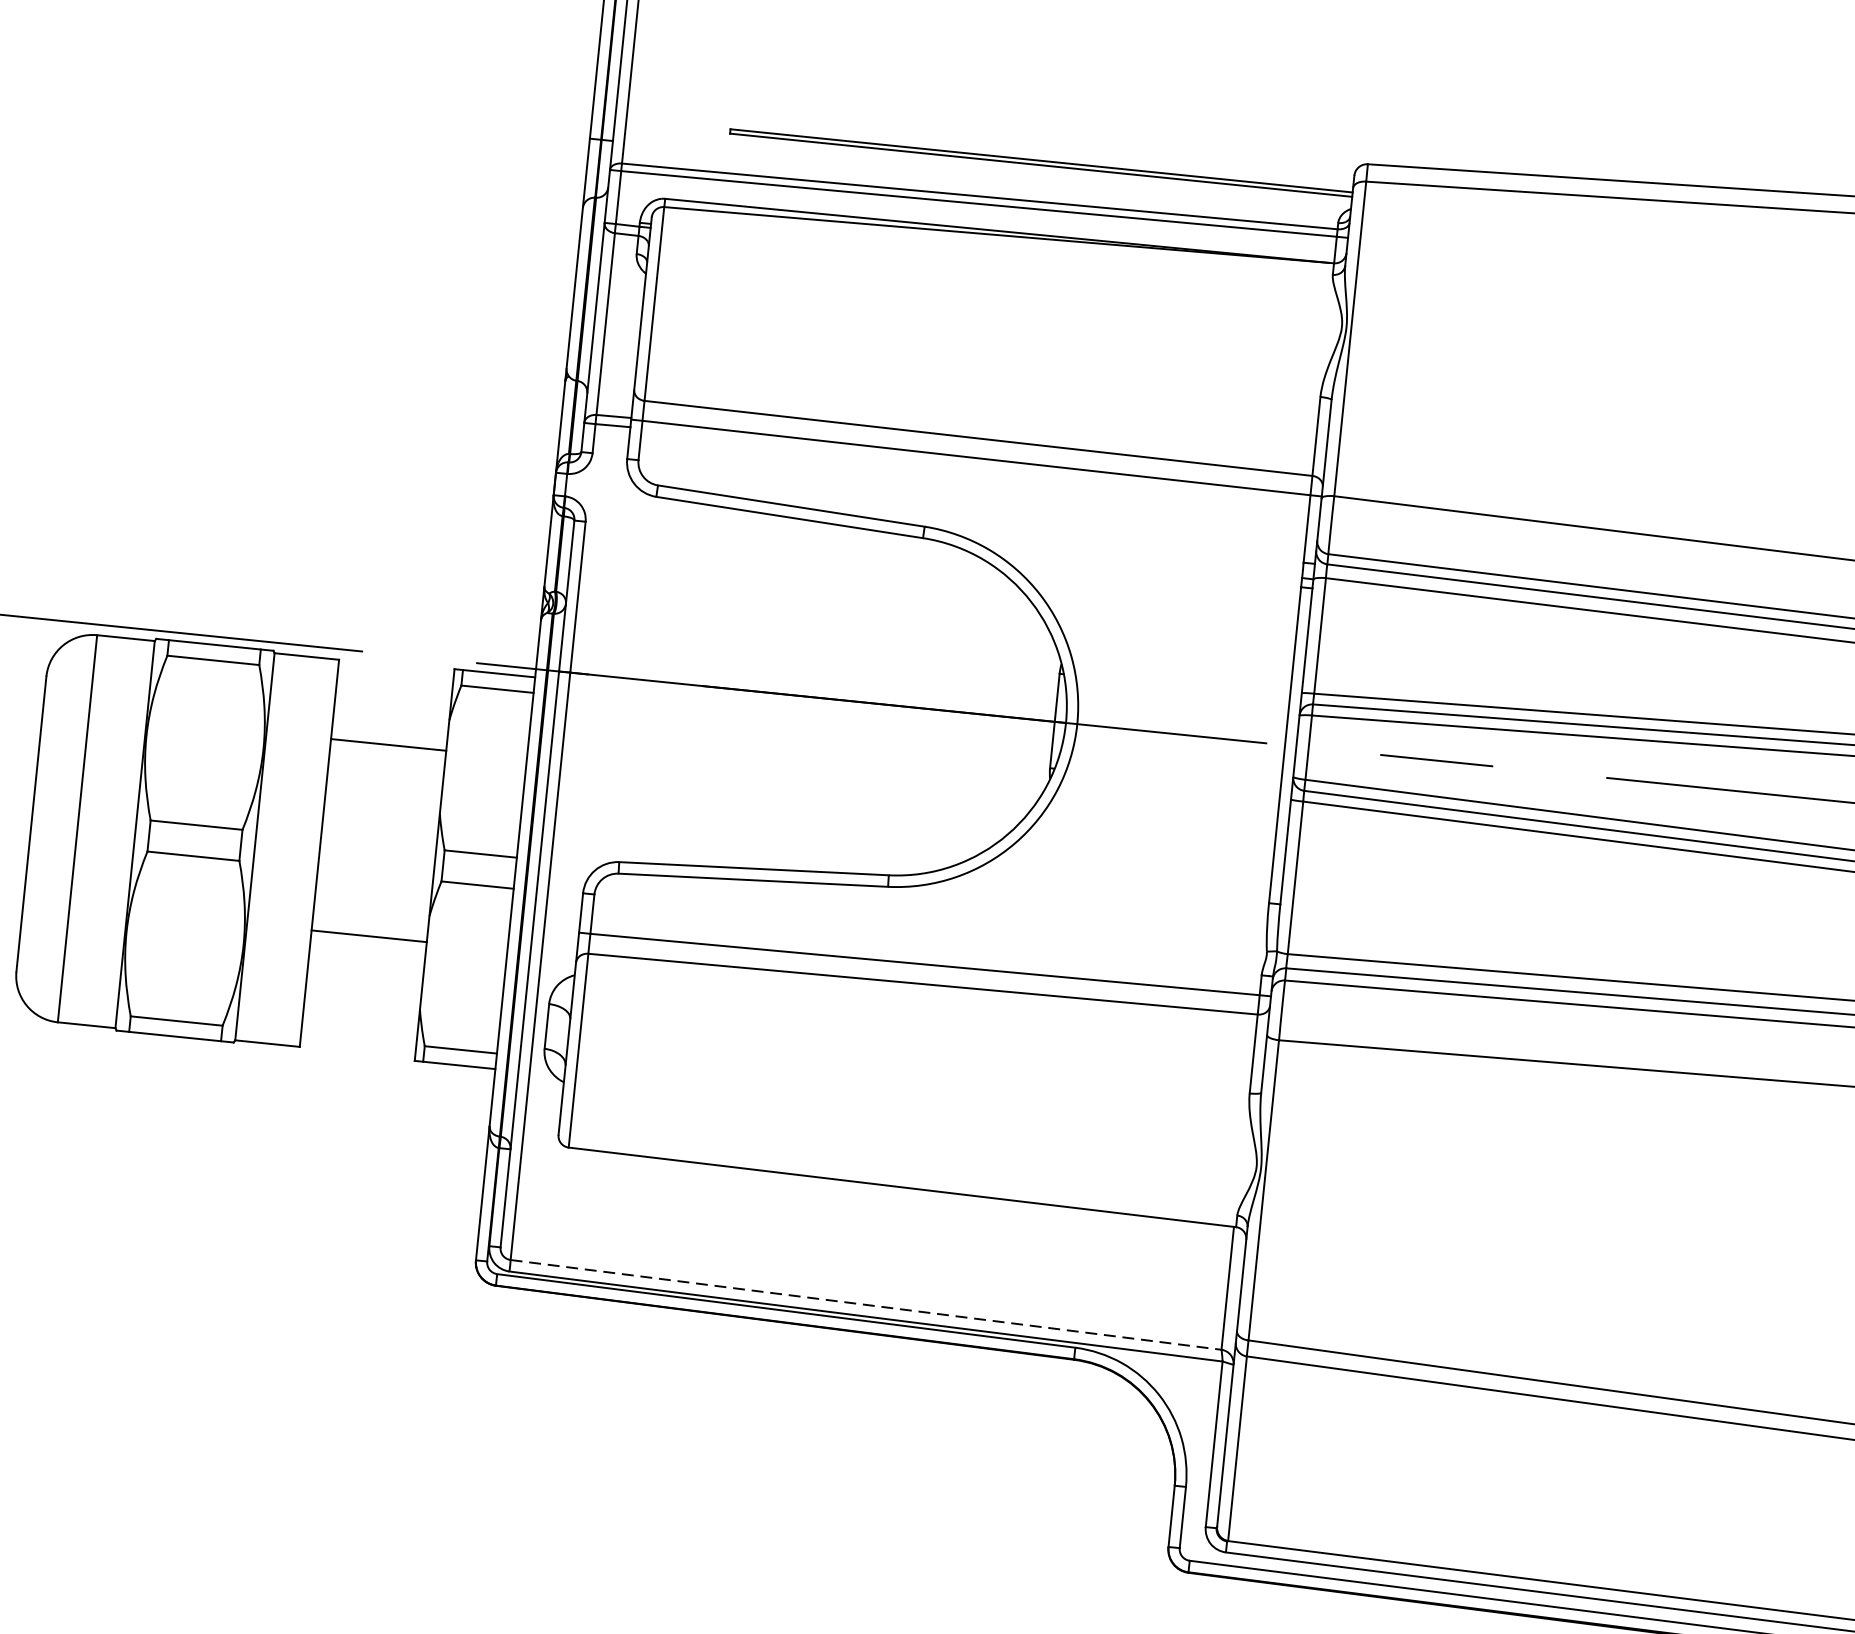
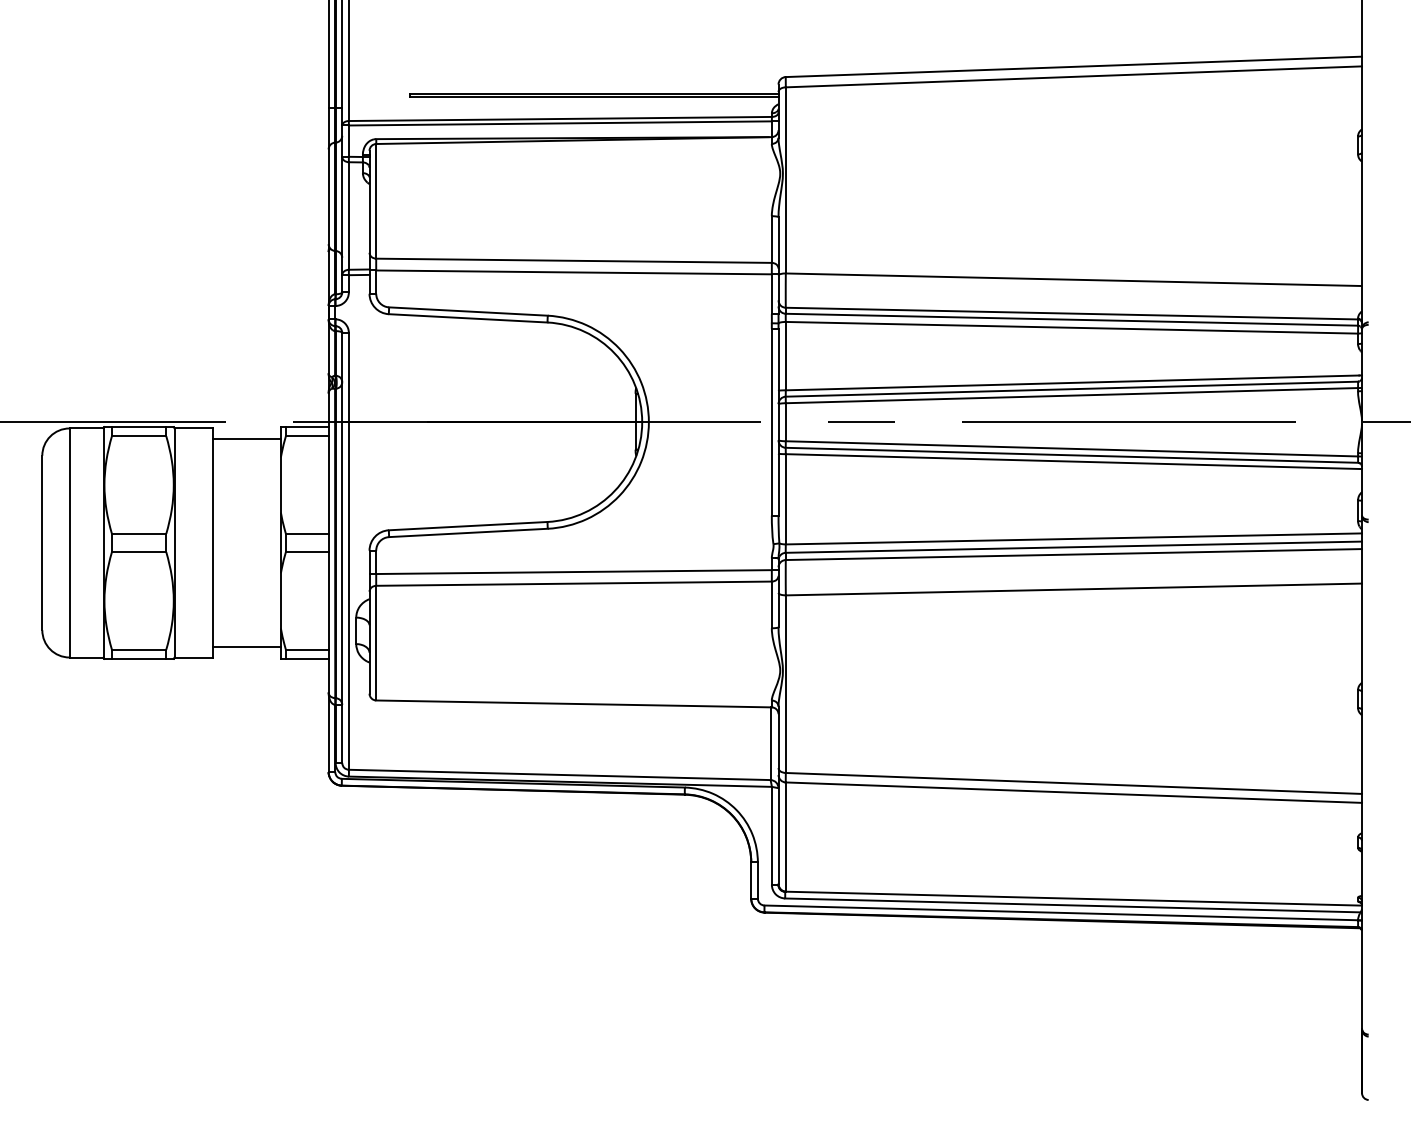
line: (388, 745) -> (246, 439), moved
line: (368, 936) -> (246, 646), moved
line: (865, 1304) -> (559, 774), dashed -> solid

